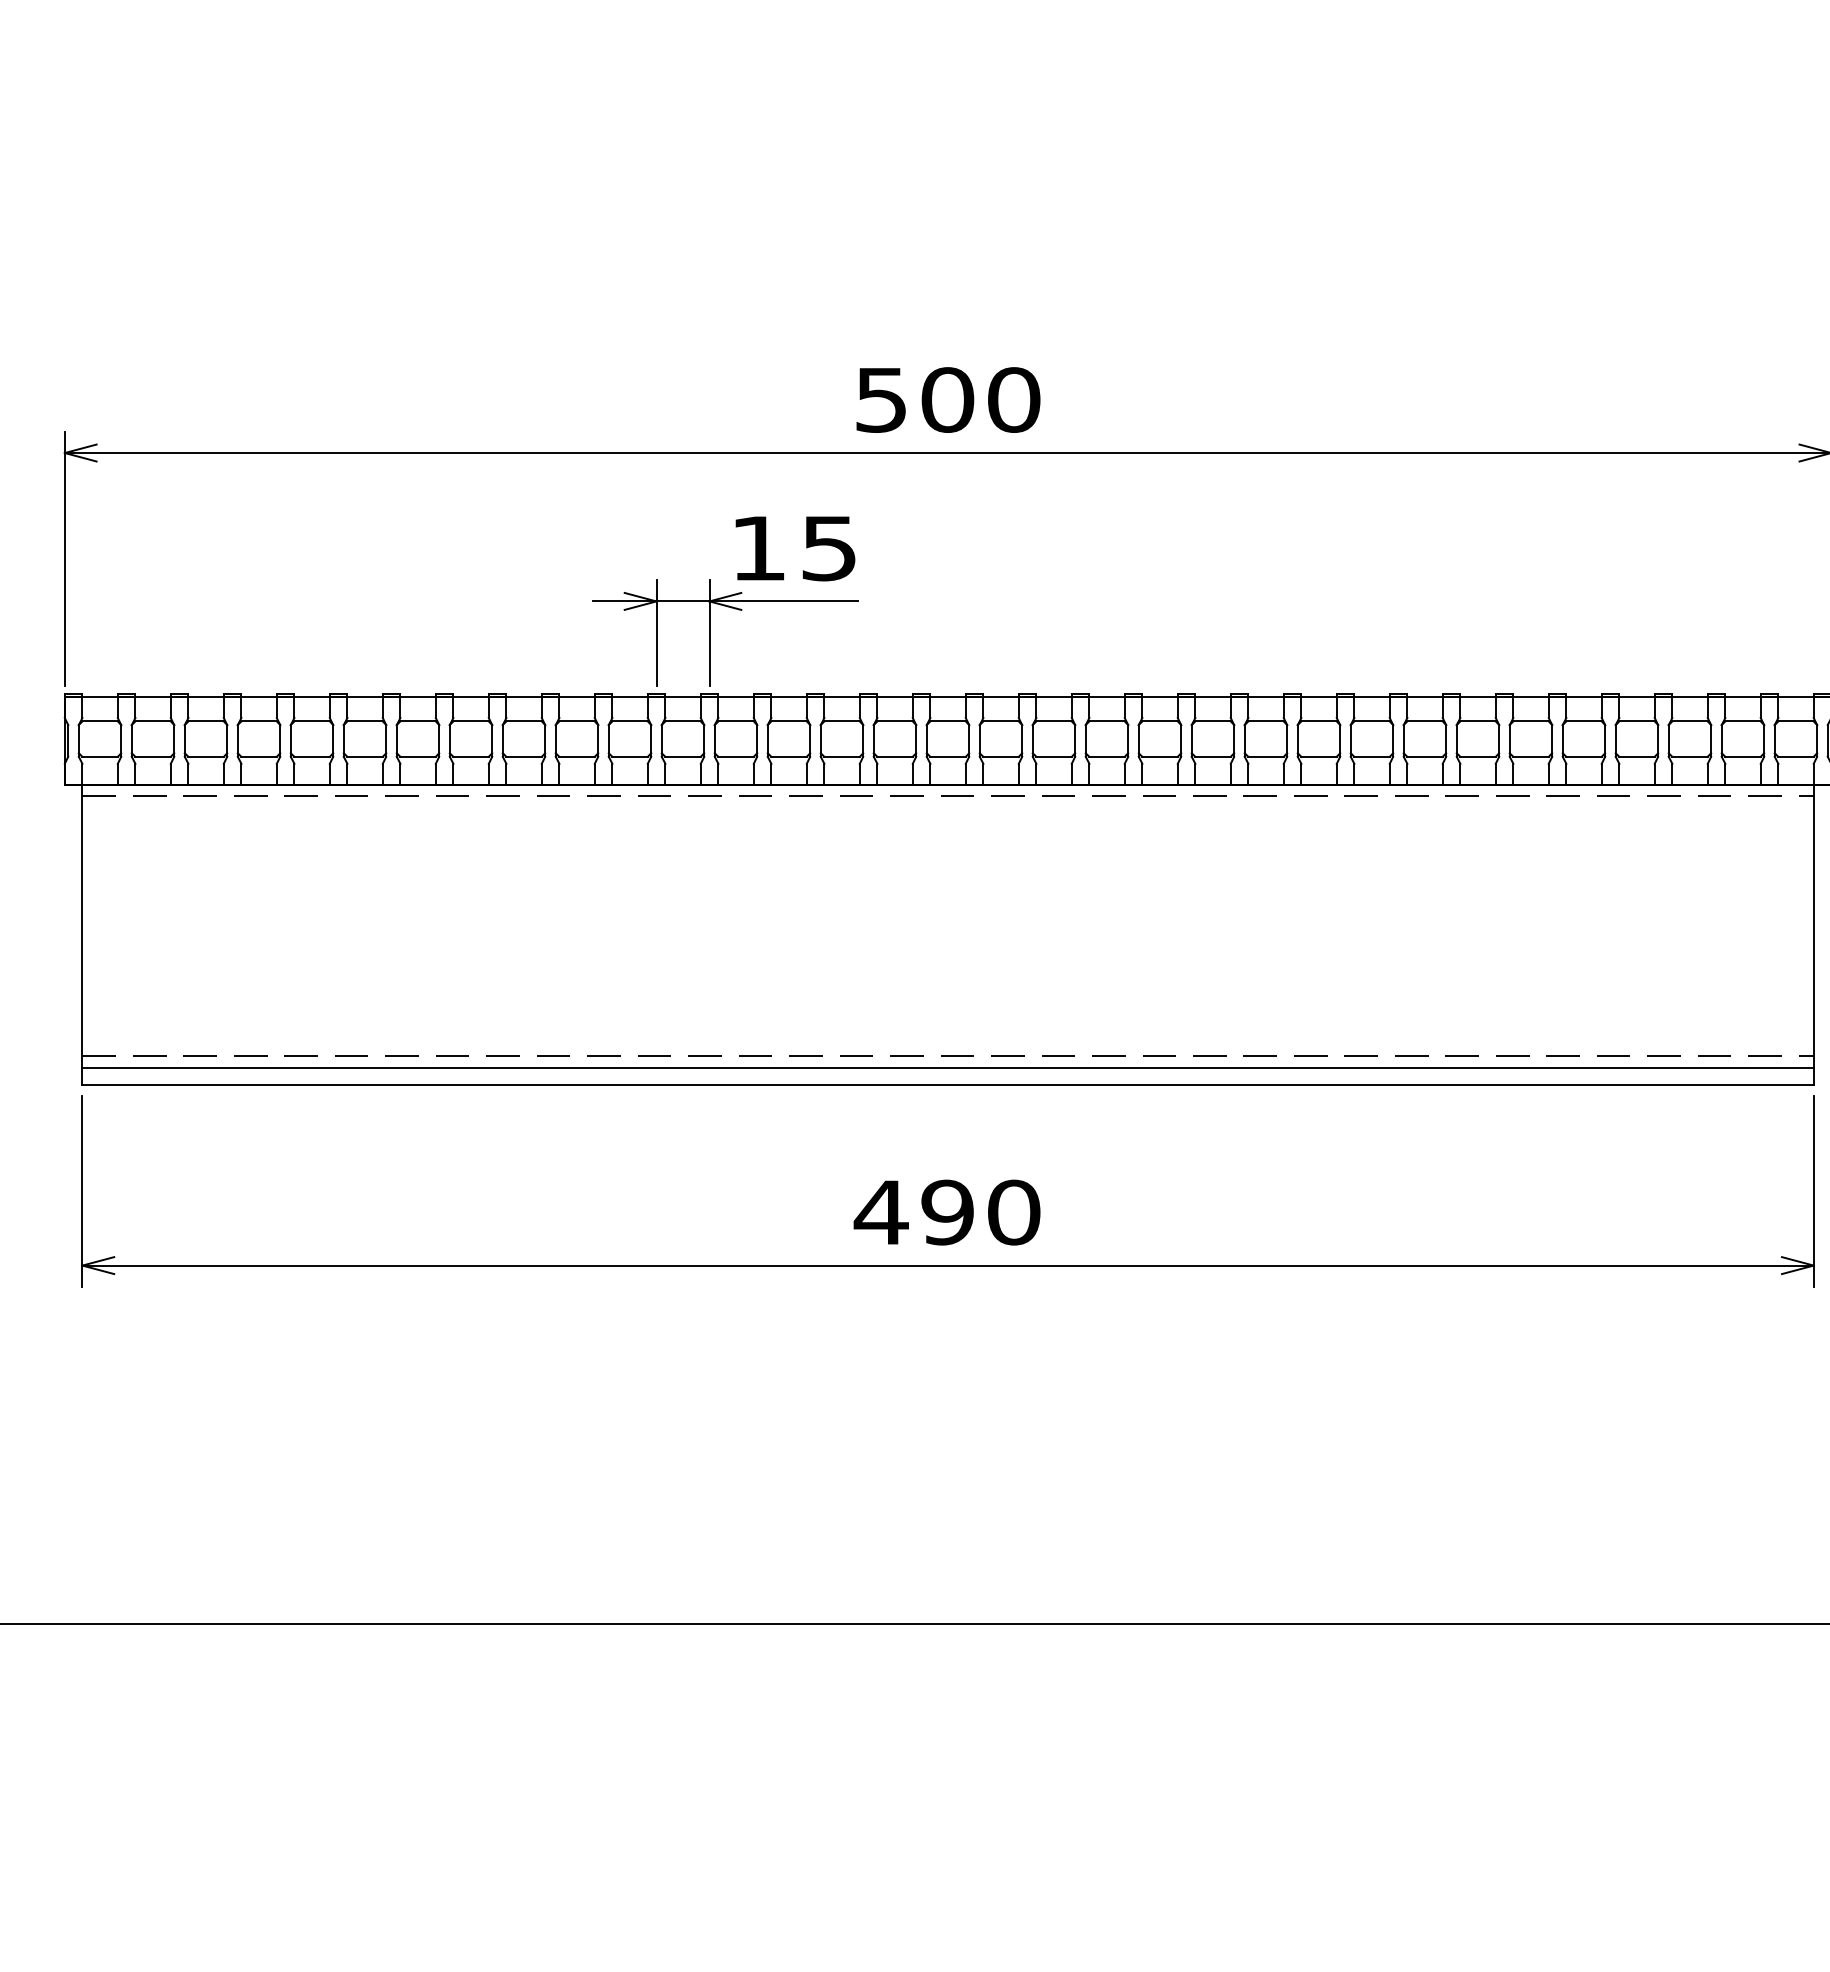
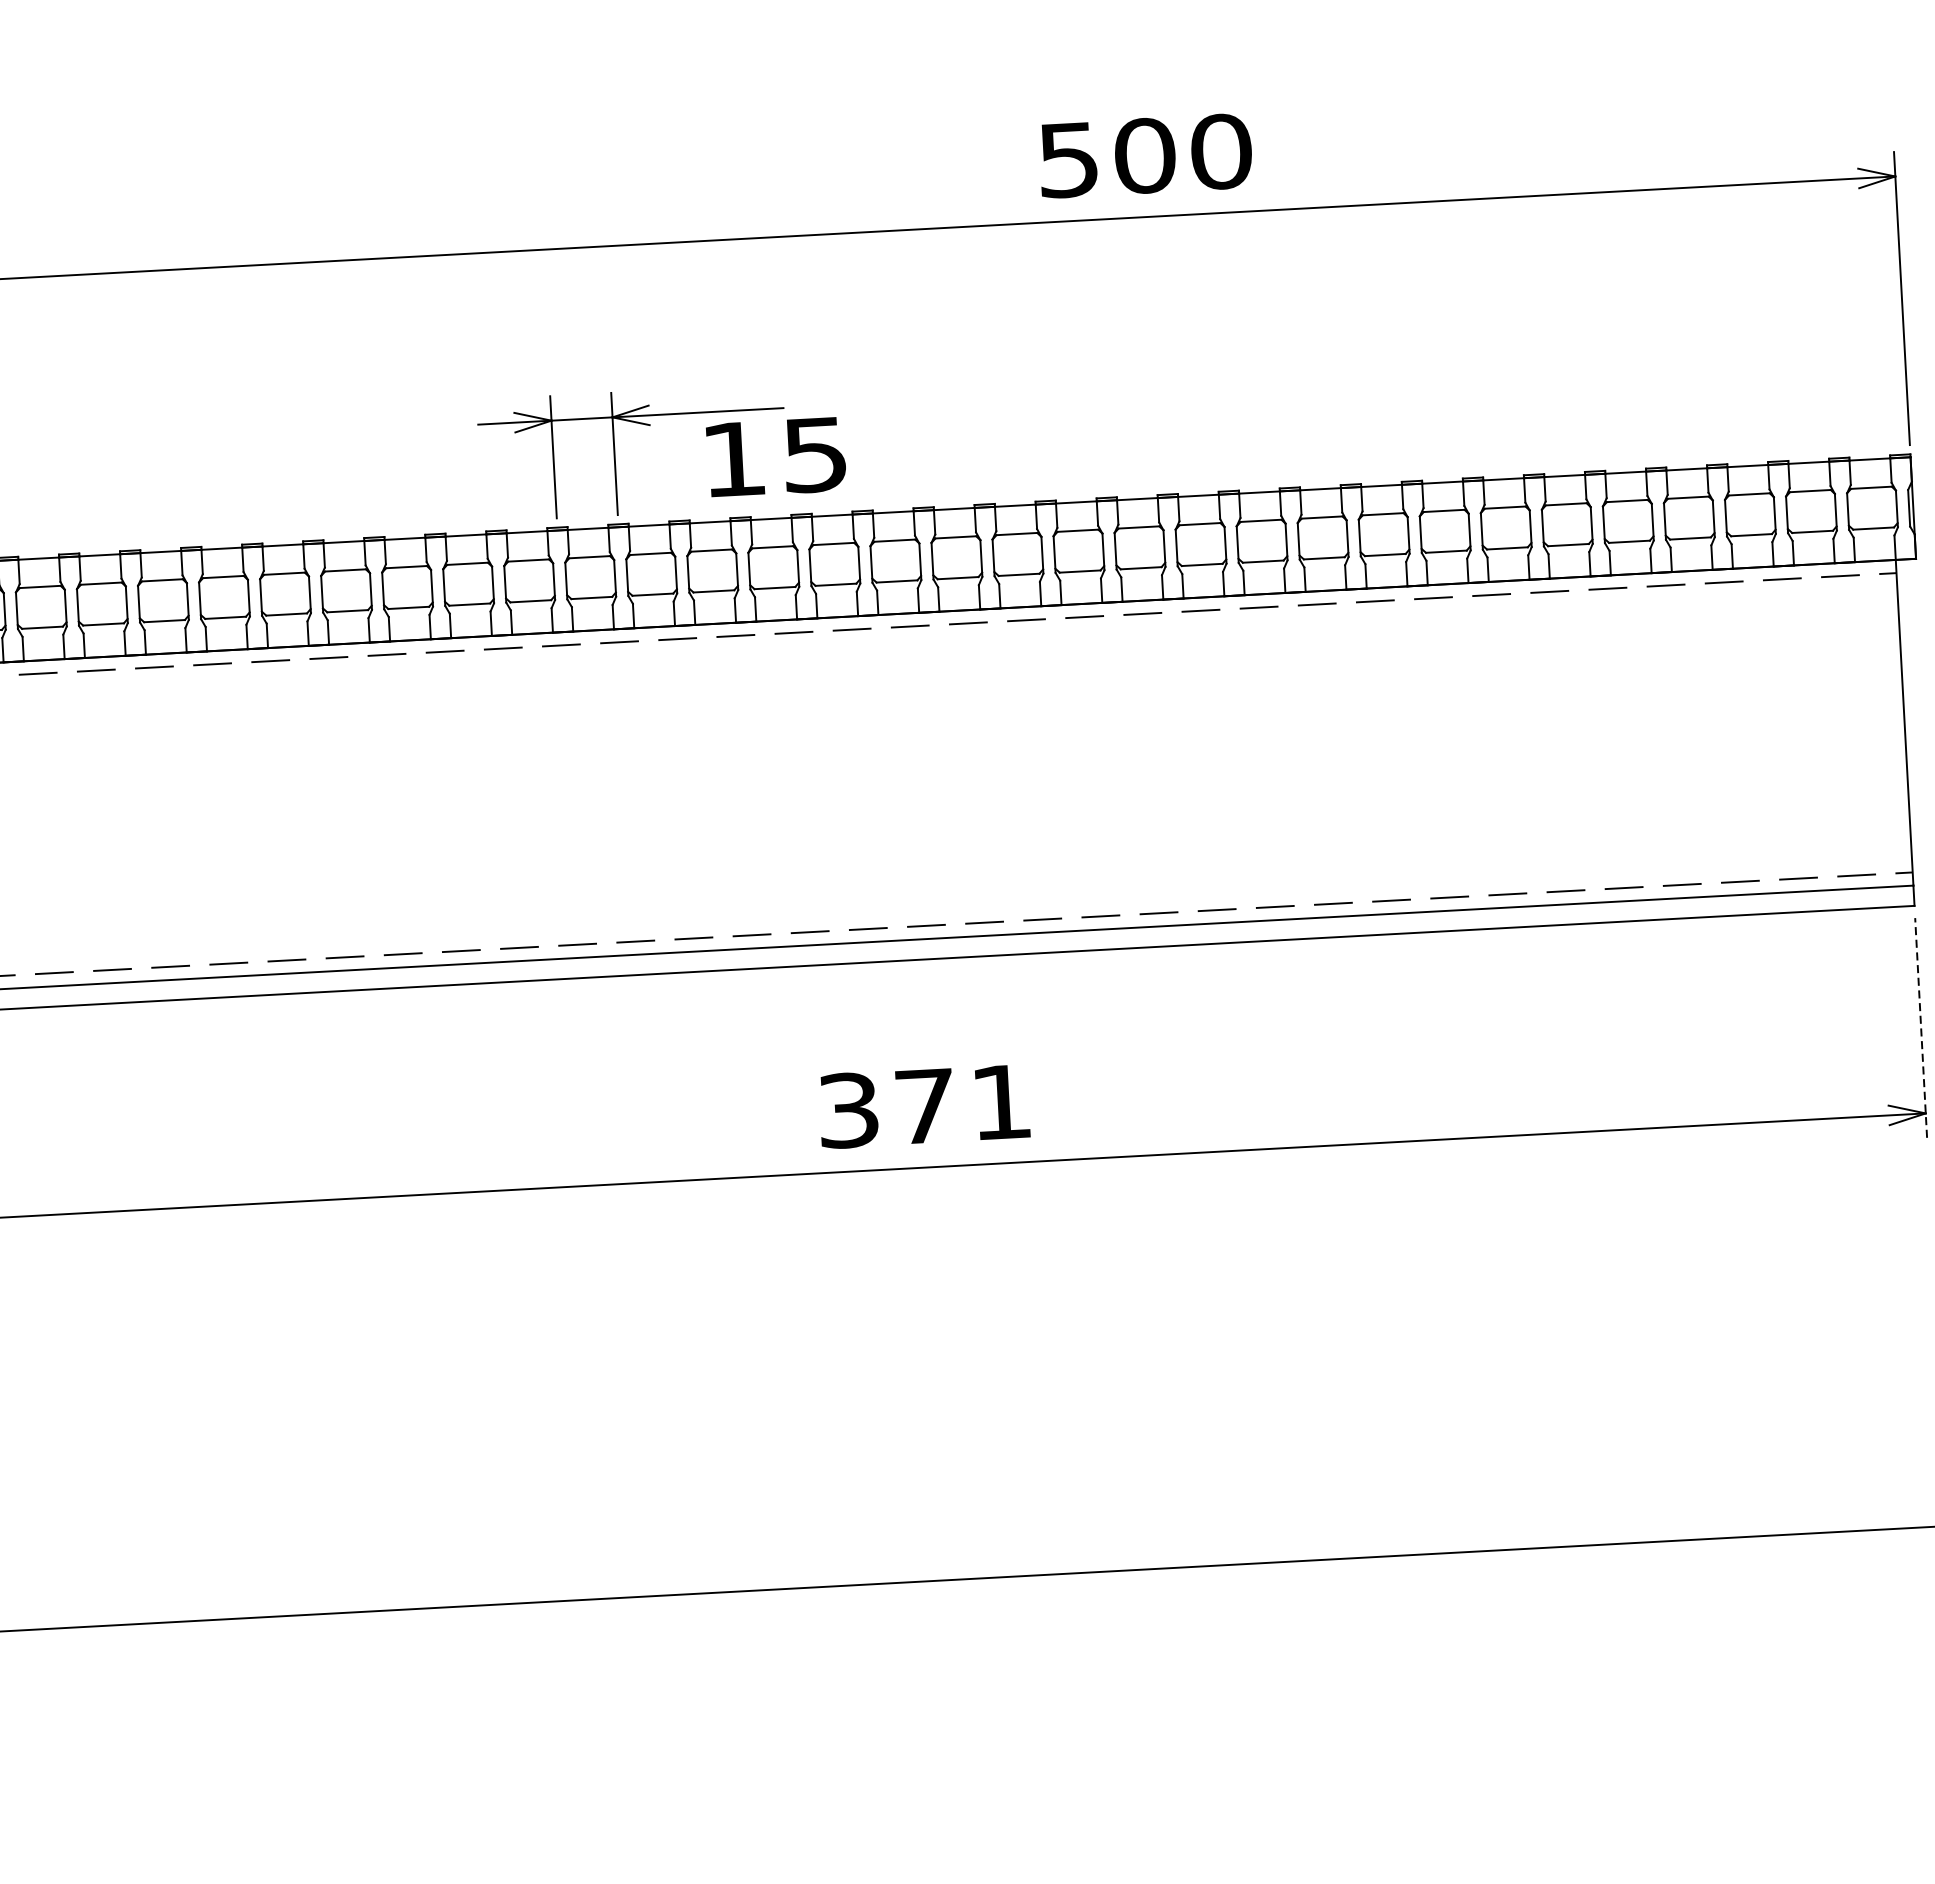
text: (948, 399) -> (1145, 155), moved
text: (795, 548) -> (776, 457), moved
line: (1813, 1190) -> (1920, 1026), solid -> dashed
text: (946, 1212) -> (923, 1106), 490 -> 371

